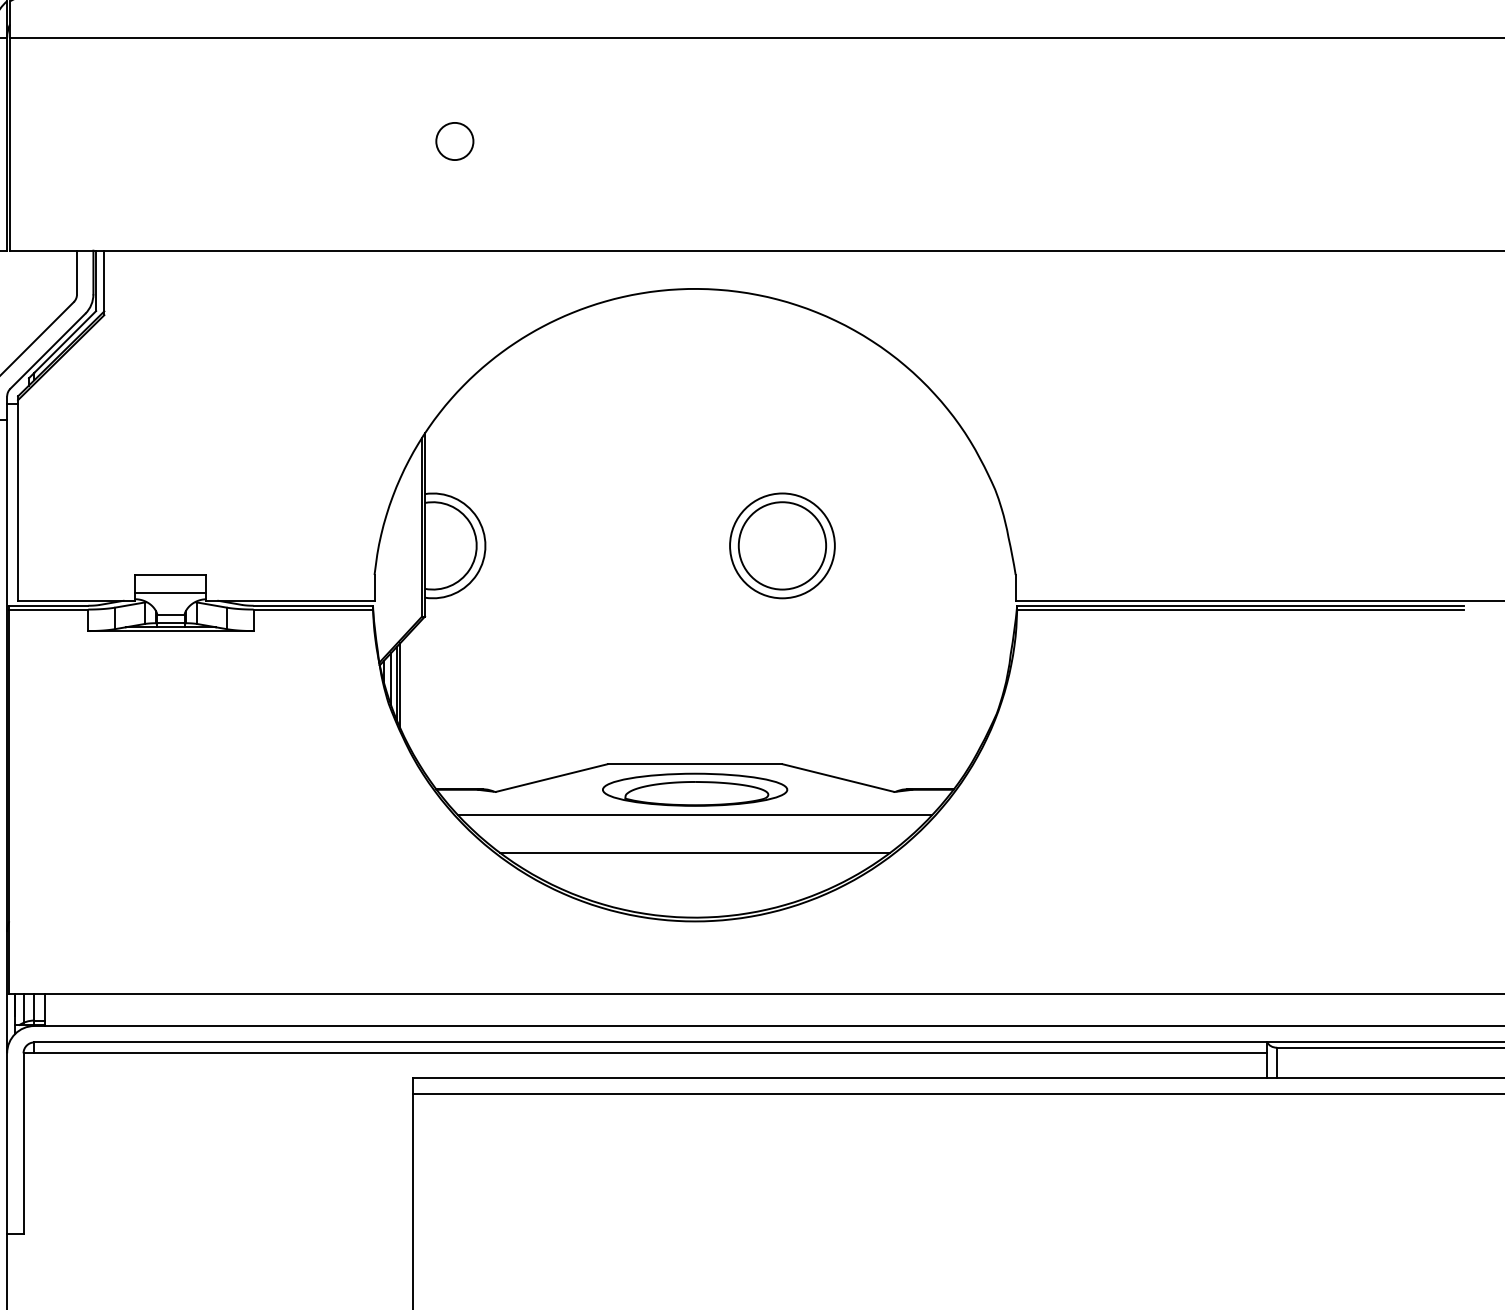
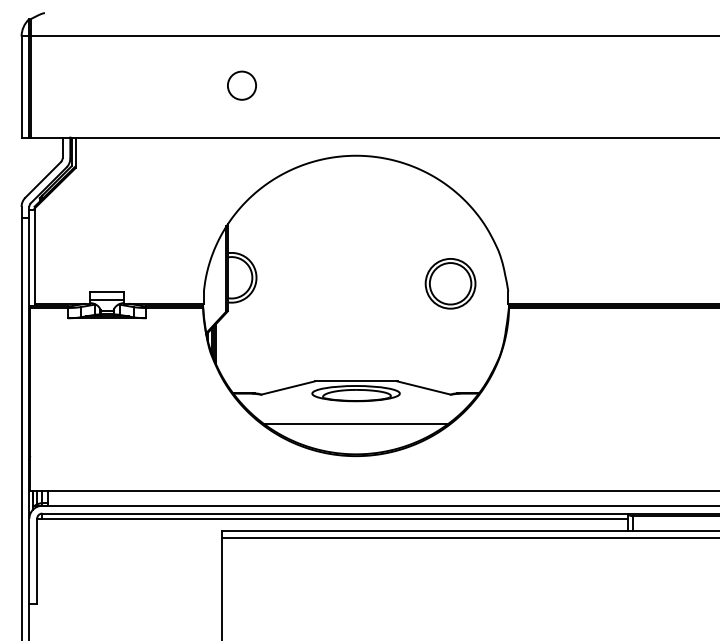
circle: (453, 141) -> (241, 85), size x1.6
part: (782, 545) -> (450, 283), moved
line: (693, 814) -> (355, 405), removed

